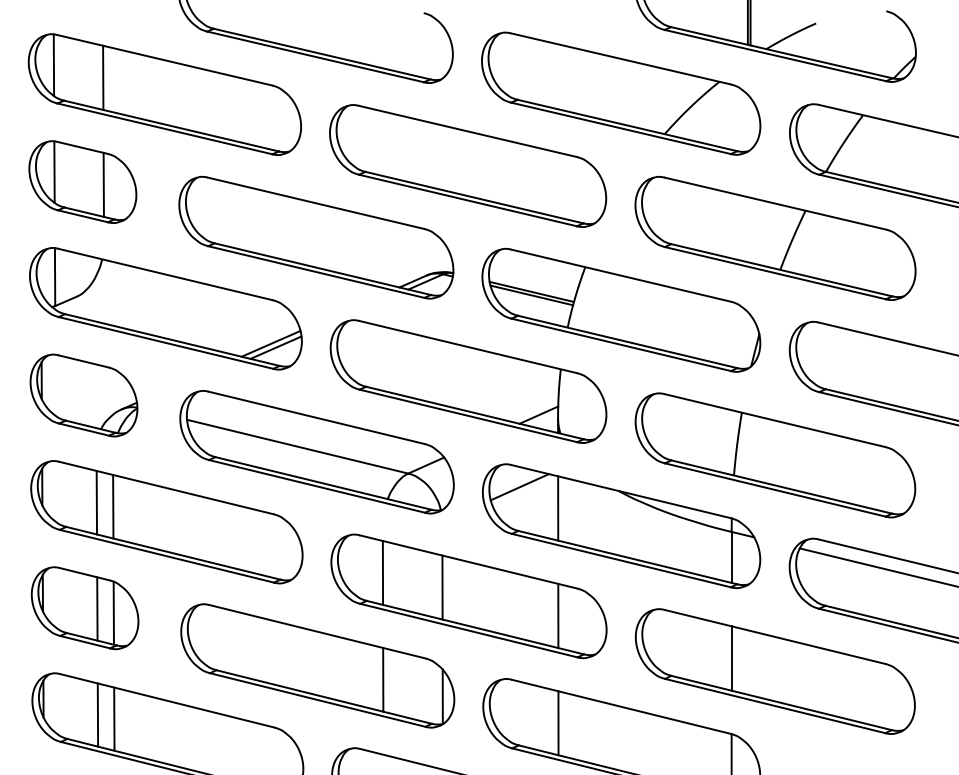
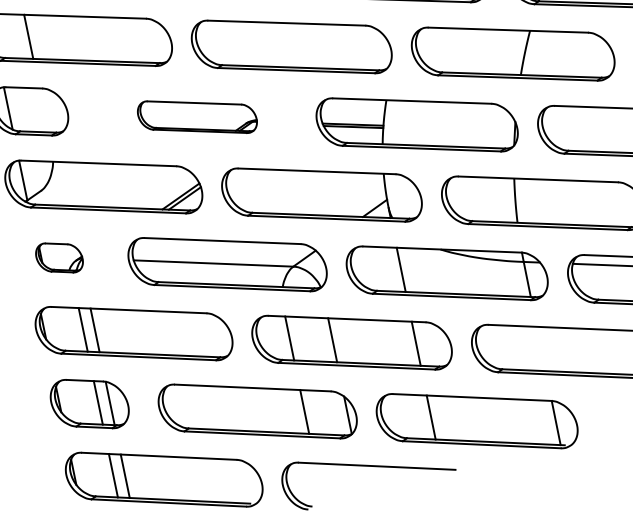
line: (103, 184) -> (43, 110), removed
part: (316, 237) -> (197, 117), size x0.6
part: (83, 395) -> (59, 258), size x0.6
line: (519, 487) -> (371, 260), removed
line: (731, 658) -> (541, 349), removed

